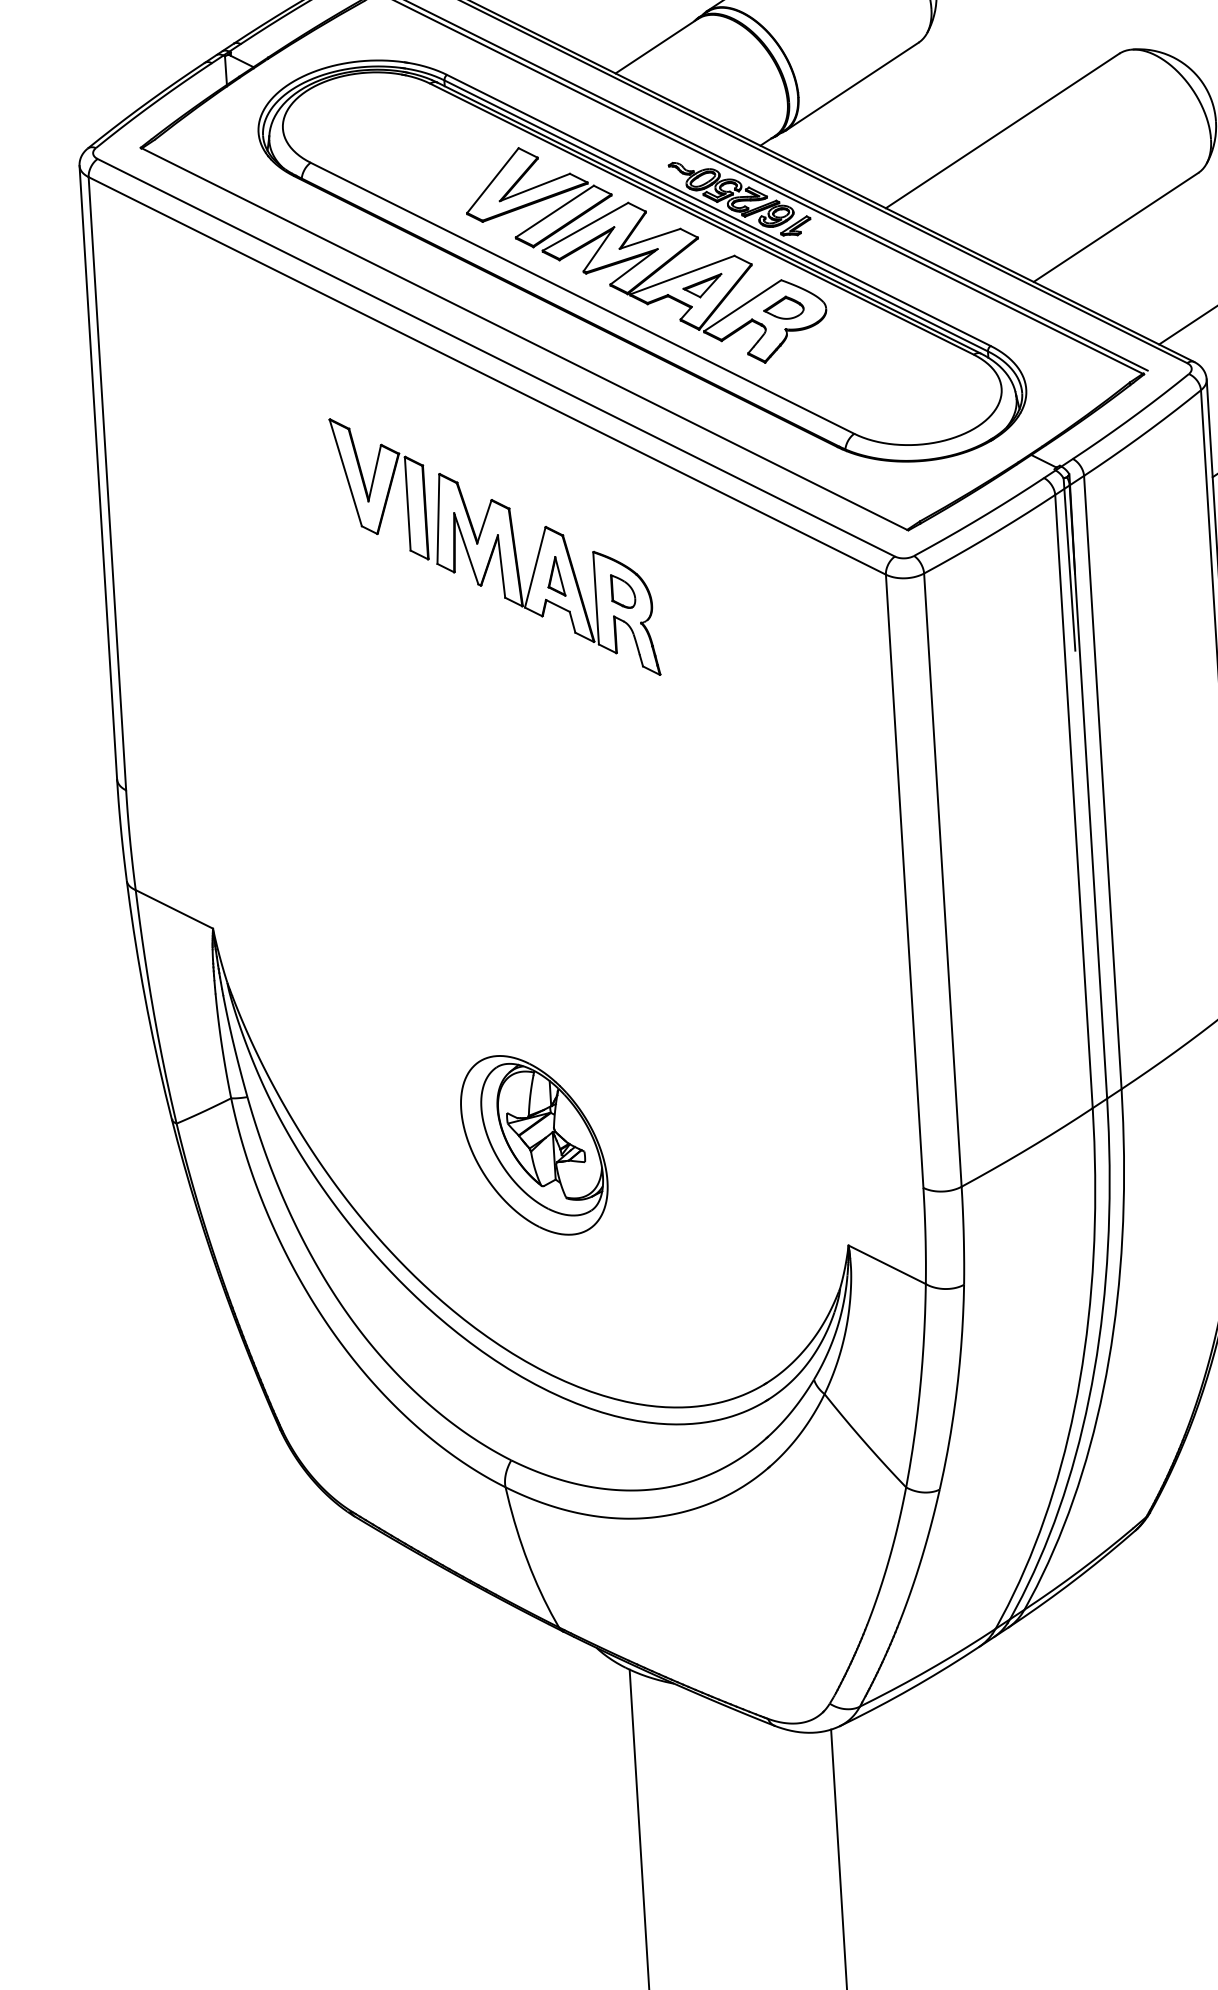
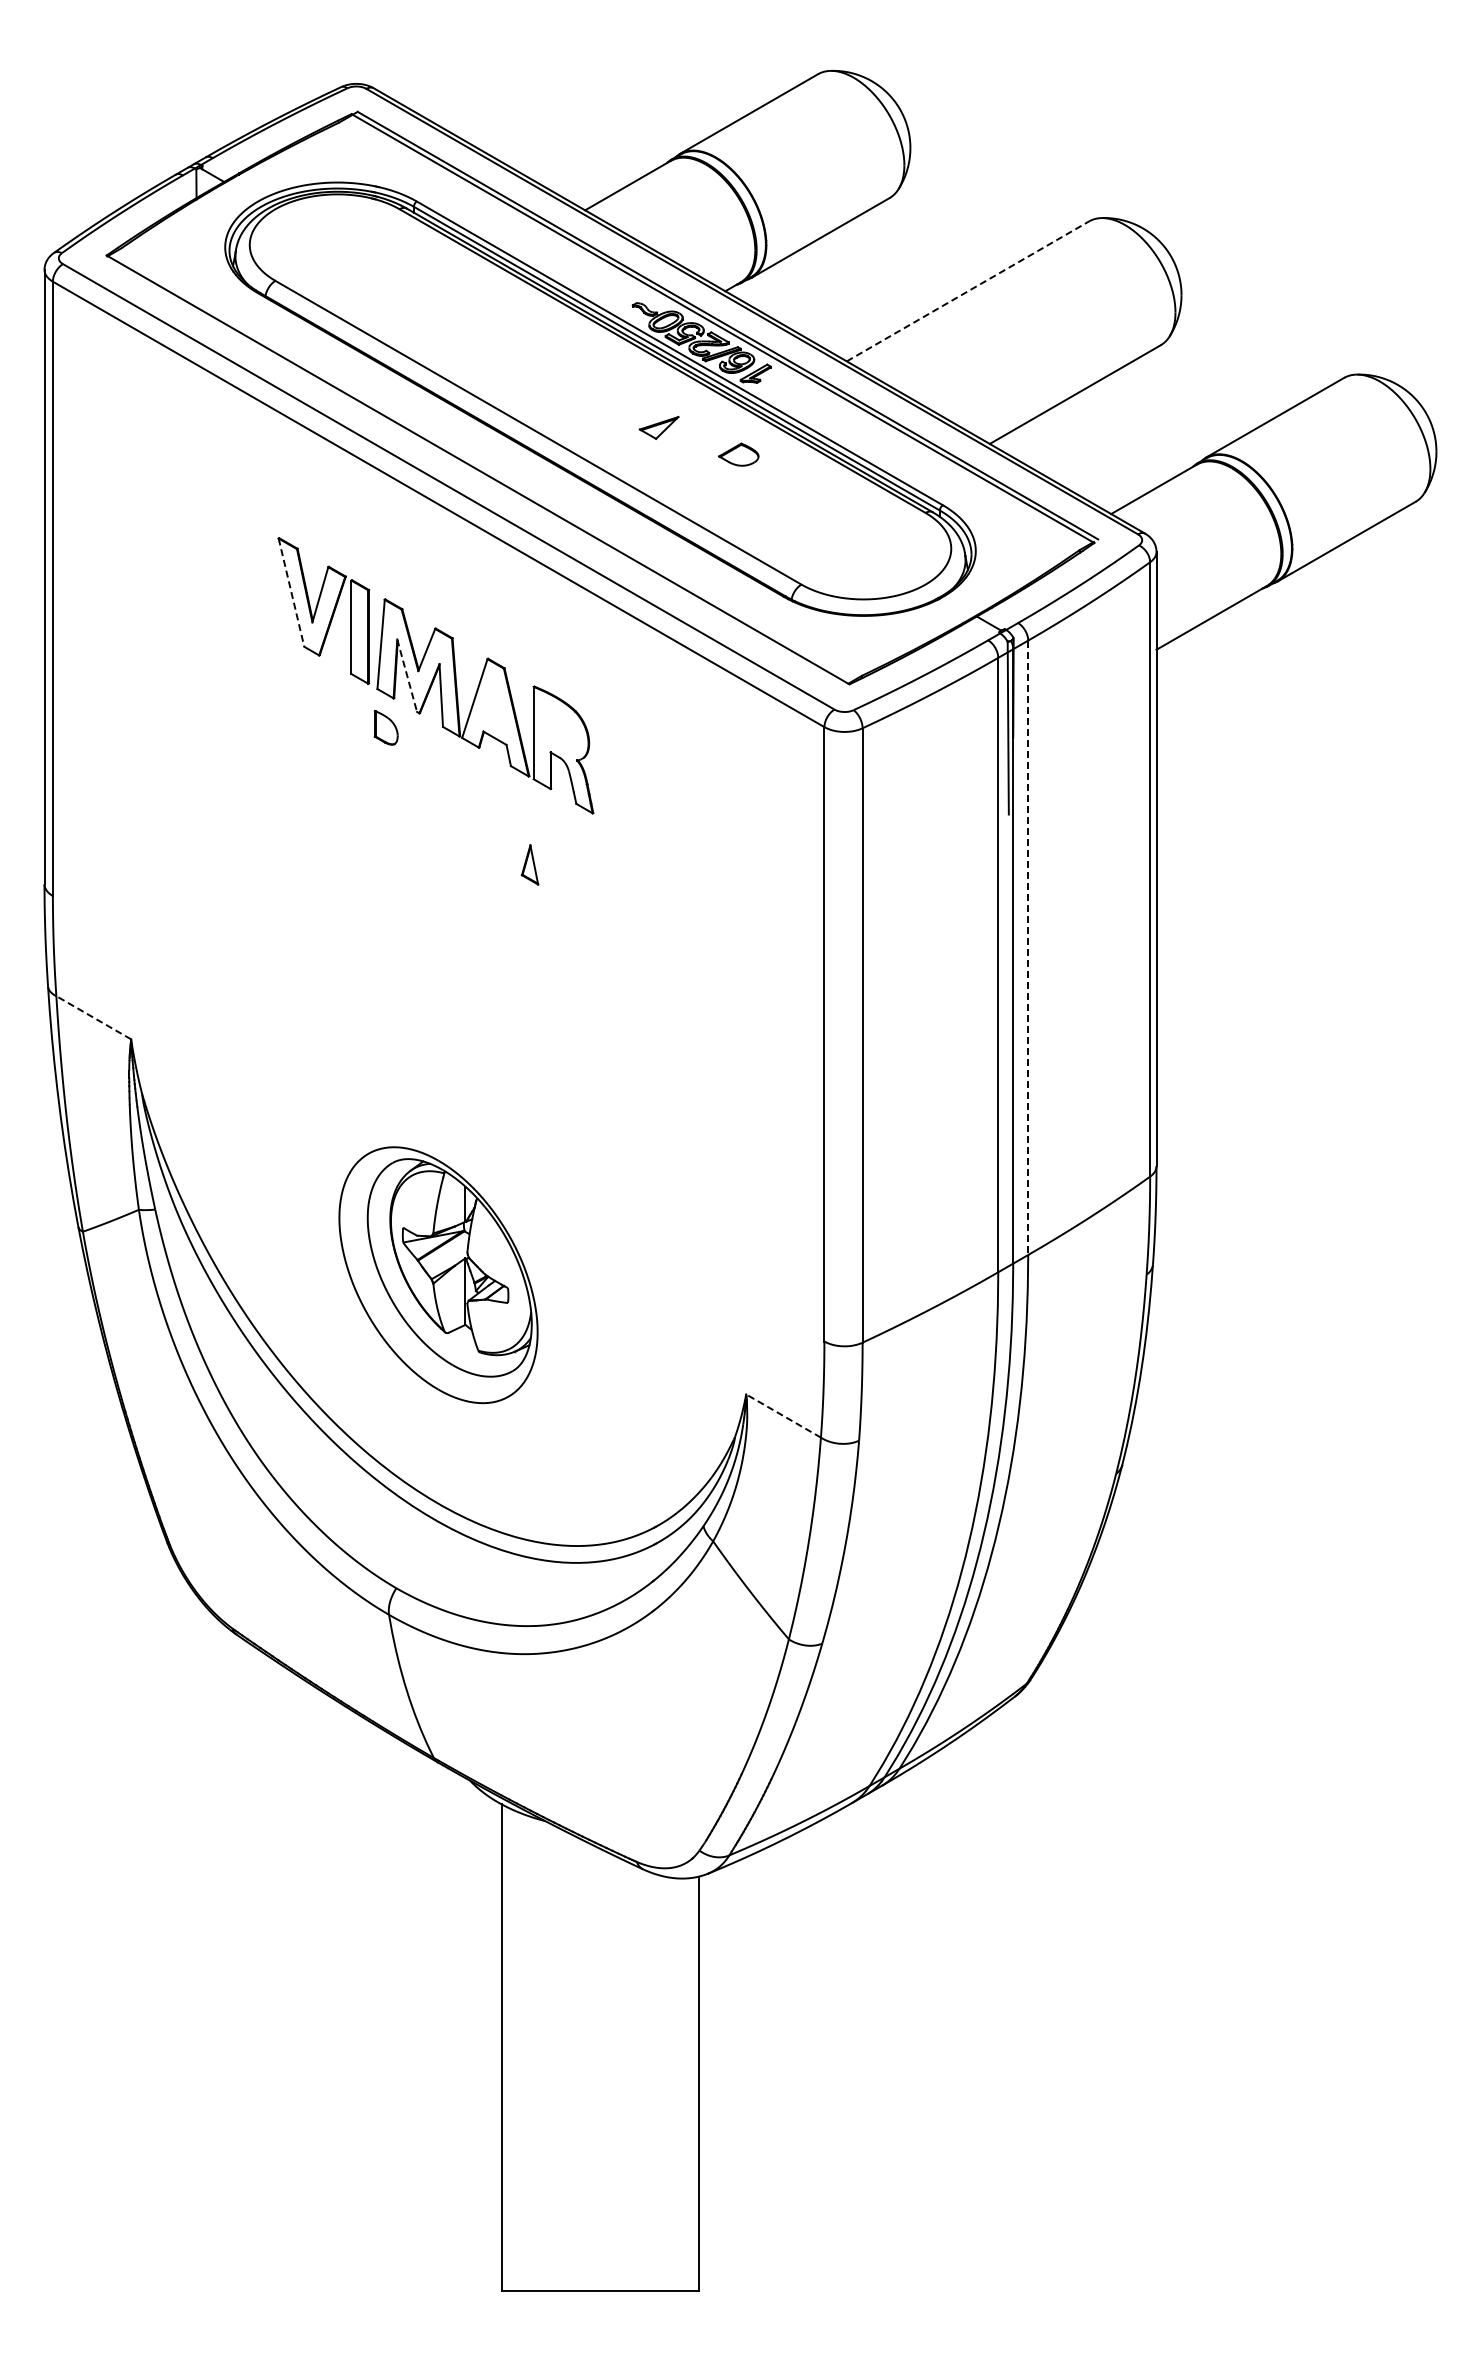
line: (1002, 131) -> (967, 291), solid -> dashed
part: (646, 255) -> (604, 393), removed
line: (345, 472) -> (291, 592), solid -> dashed
line: (466, 548) -> (407, 675), solid -> dashed
part: (555, 576) -> (529, 864), moved
part: (622, 591) -> (385, 727), moved
line: (1103, 783) -> (1028, 948), solid -> dashed
line: (174, 909) -> (93, 1017), solid -> dashed
part: (534, 1145) -> (438, 1275), size x1.4
line: (887, 1264) -> (783, 1415), solid -> dashed

